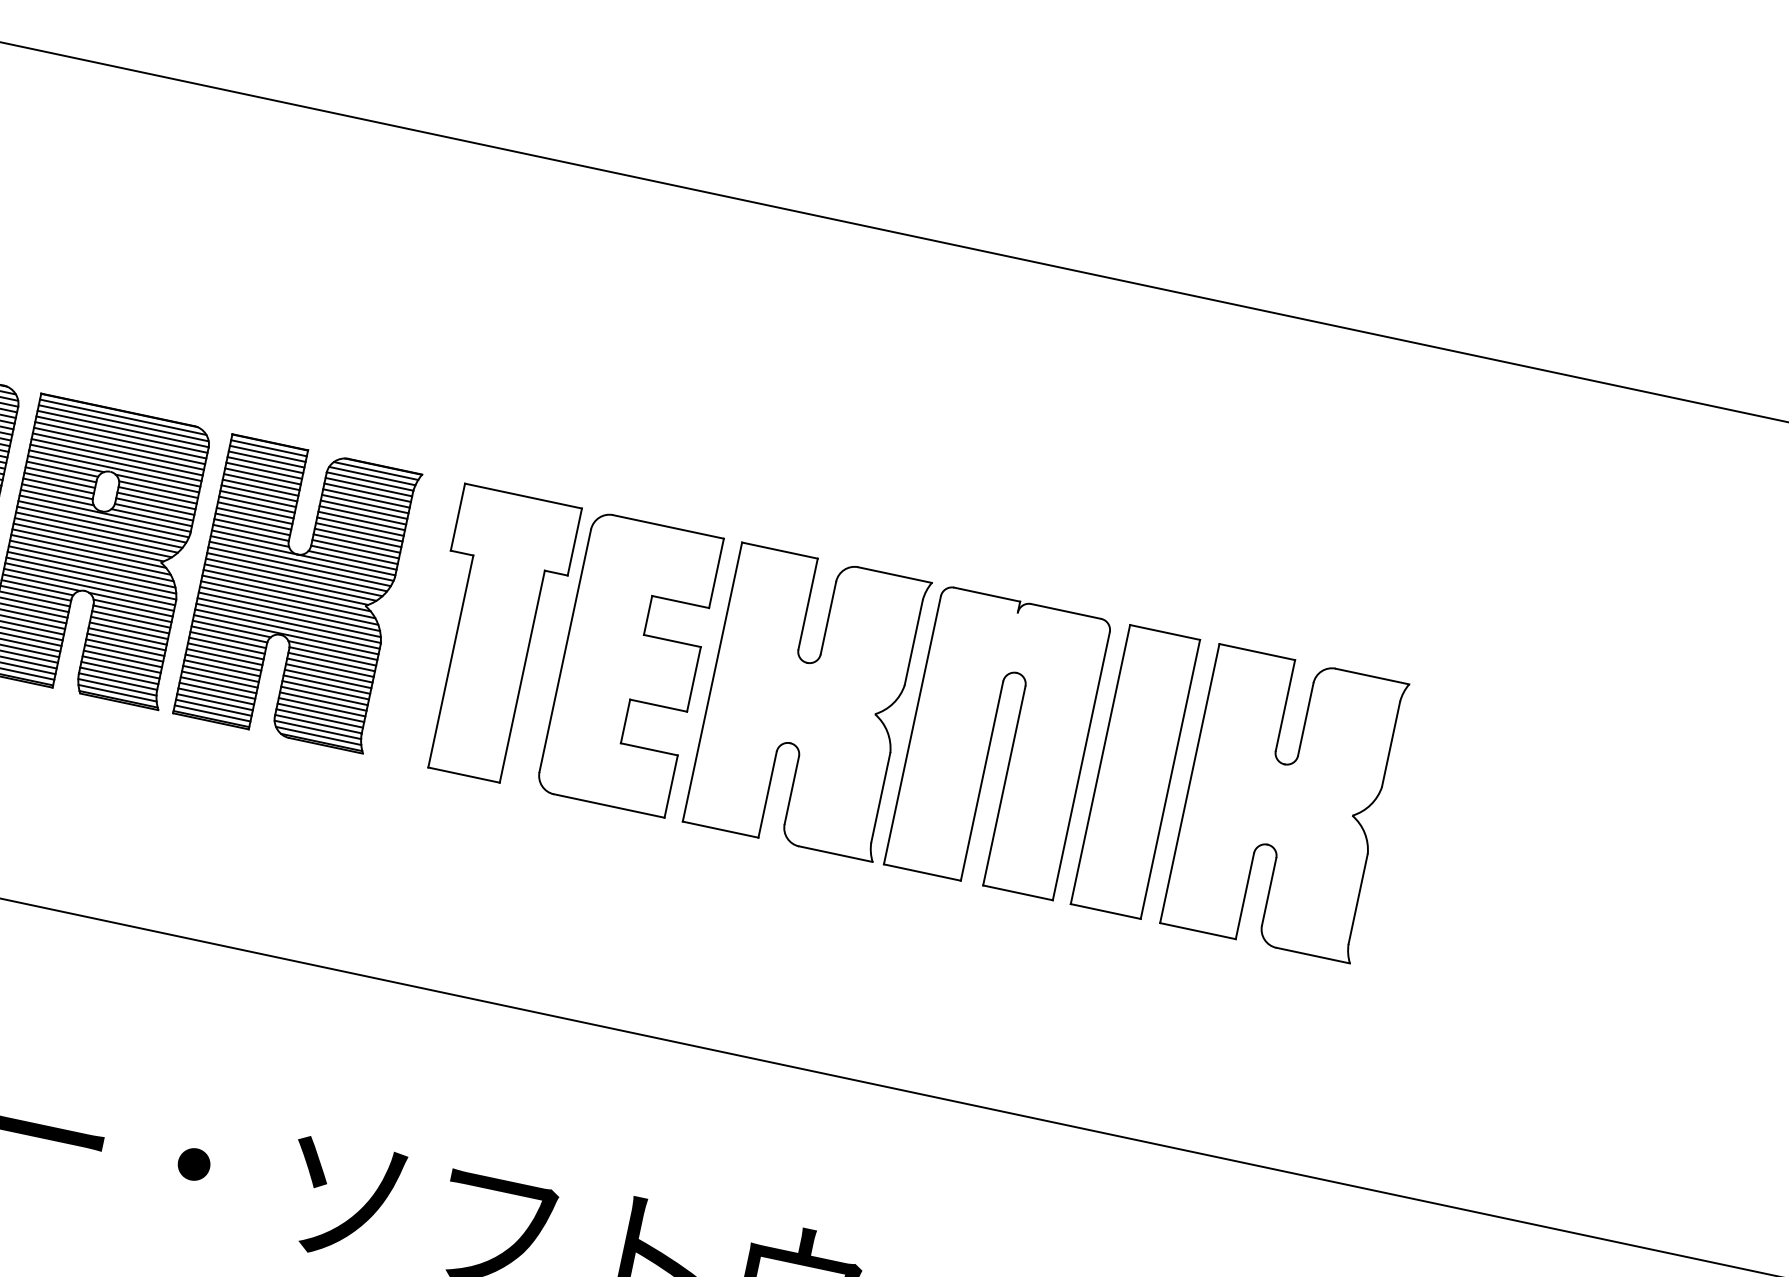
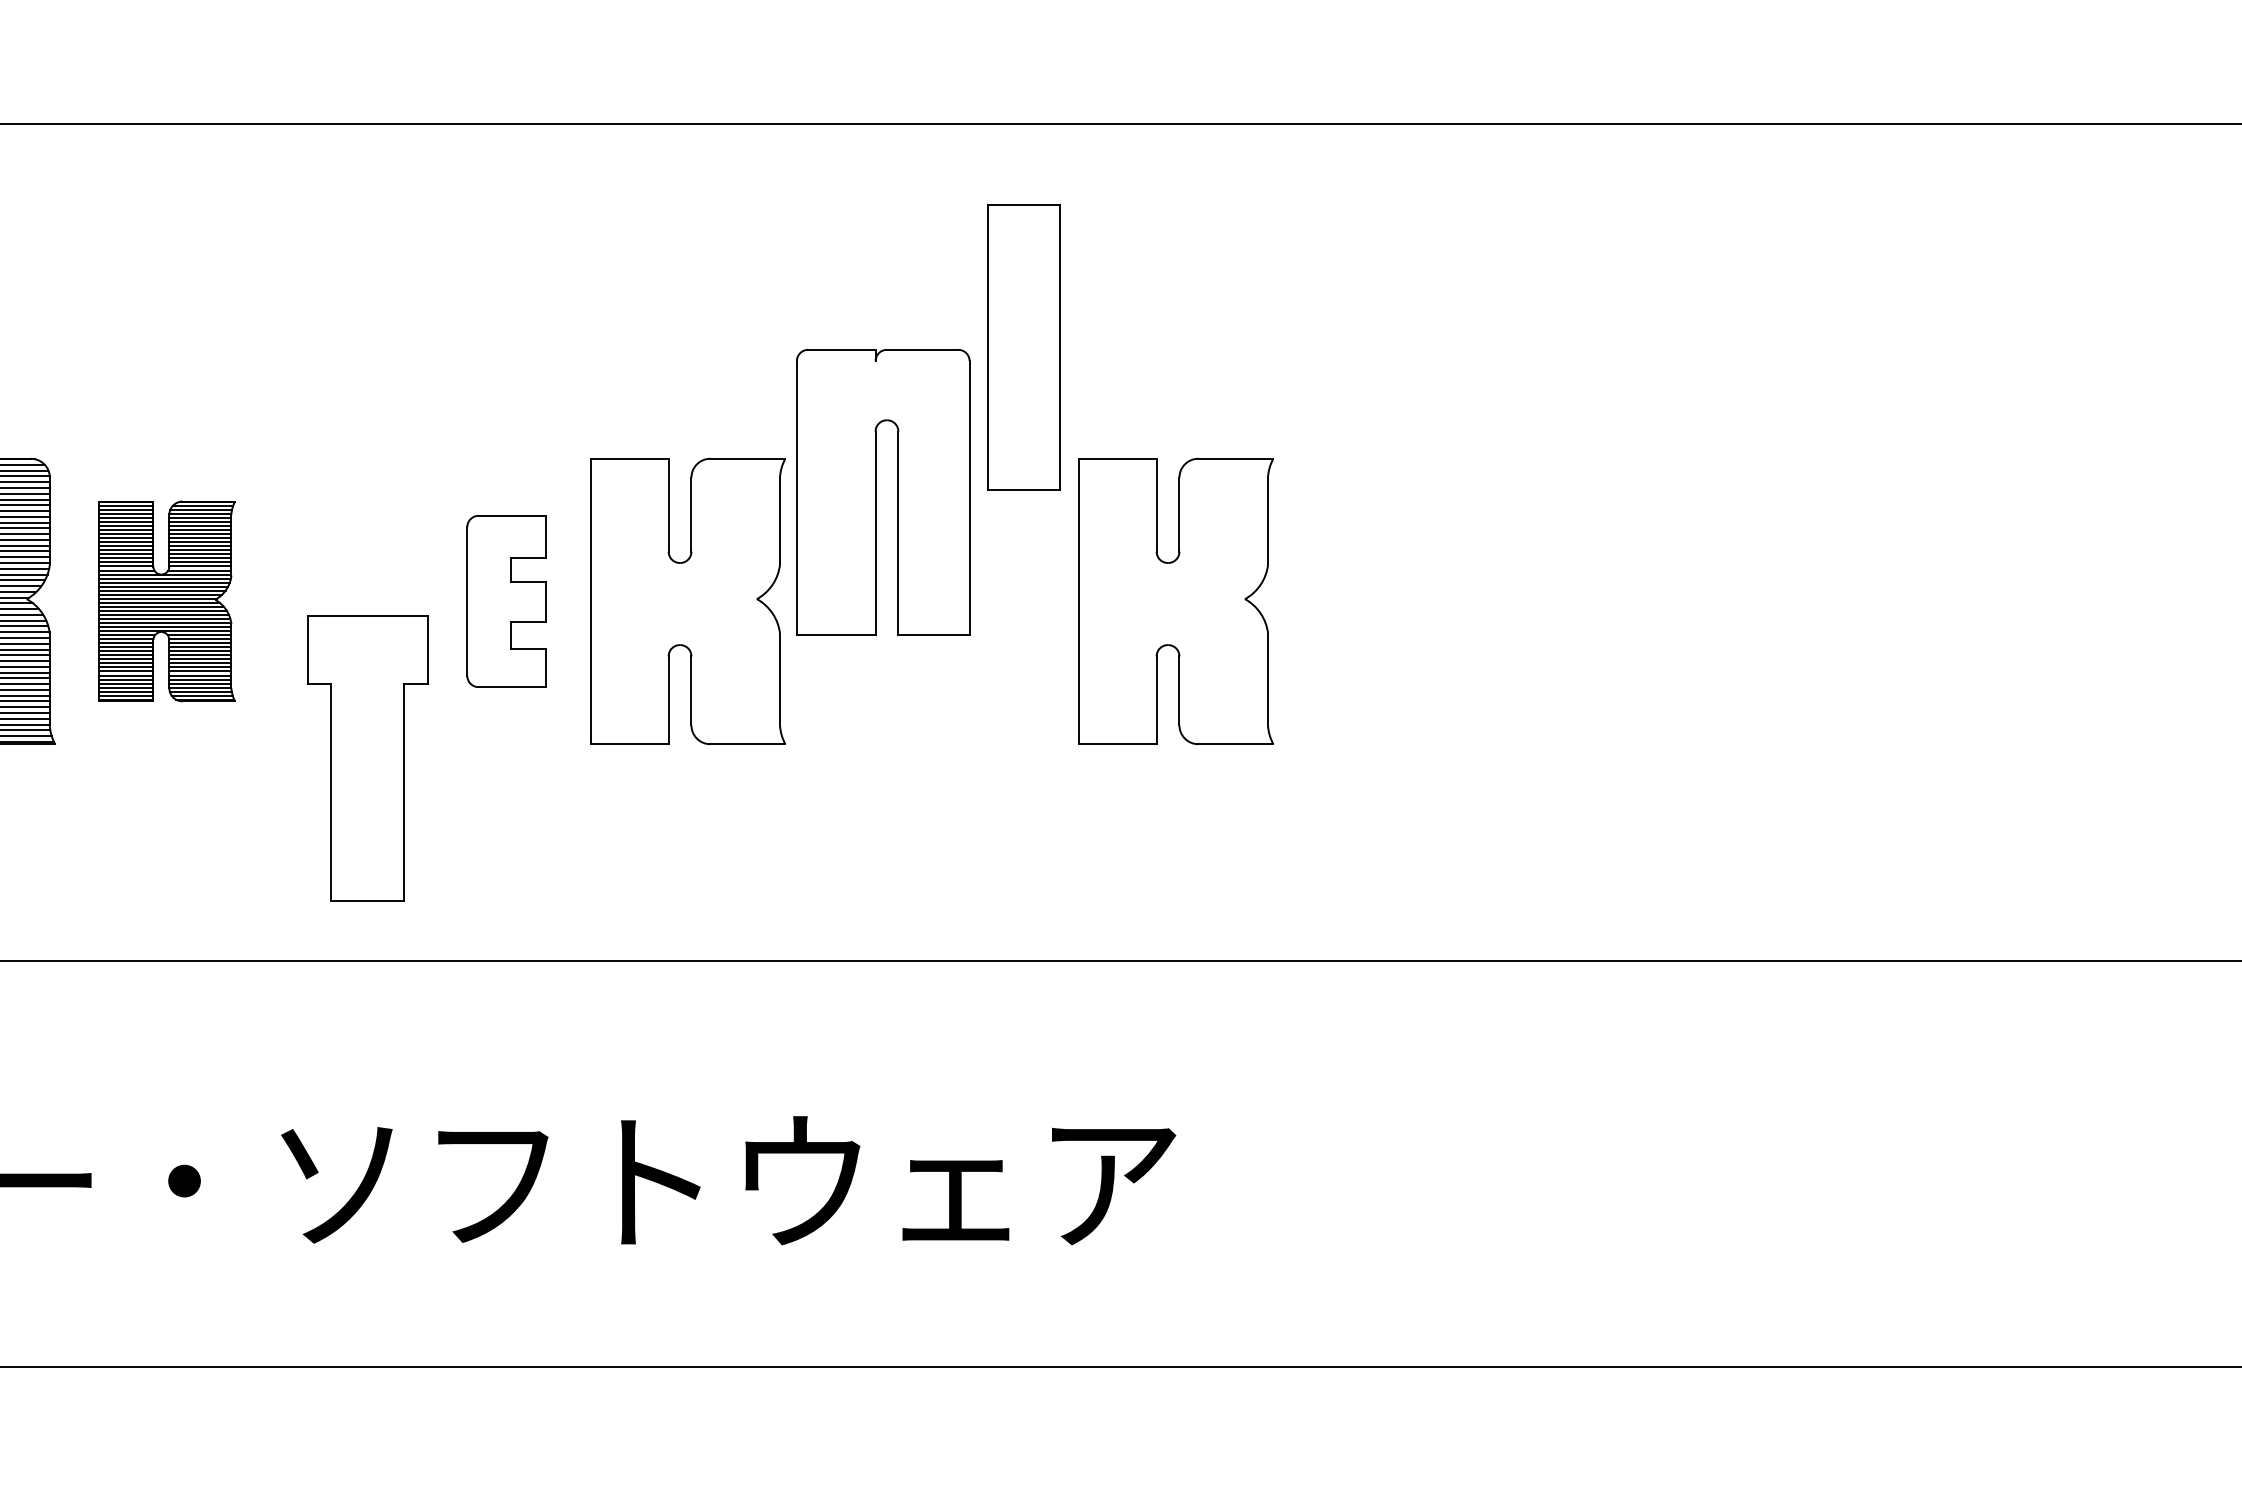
part: (296, 593) -> (166, 601), size x0.7
part: (493, 635) -> (367, 758), moved
part: (629, 664) -> (506, 601), size x0.6
part: (991, 741) -> (876, 492), moved
part: (1135, 771) -> (1023, 347), moved

